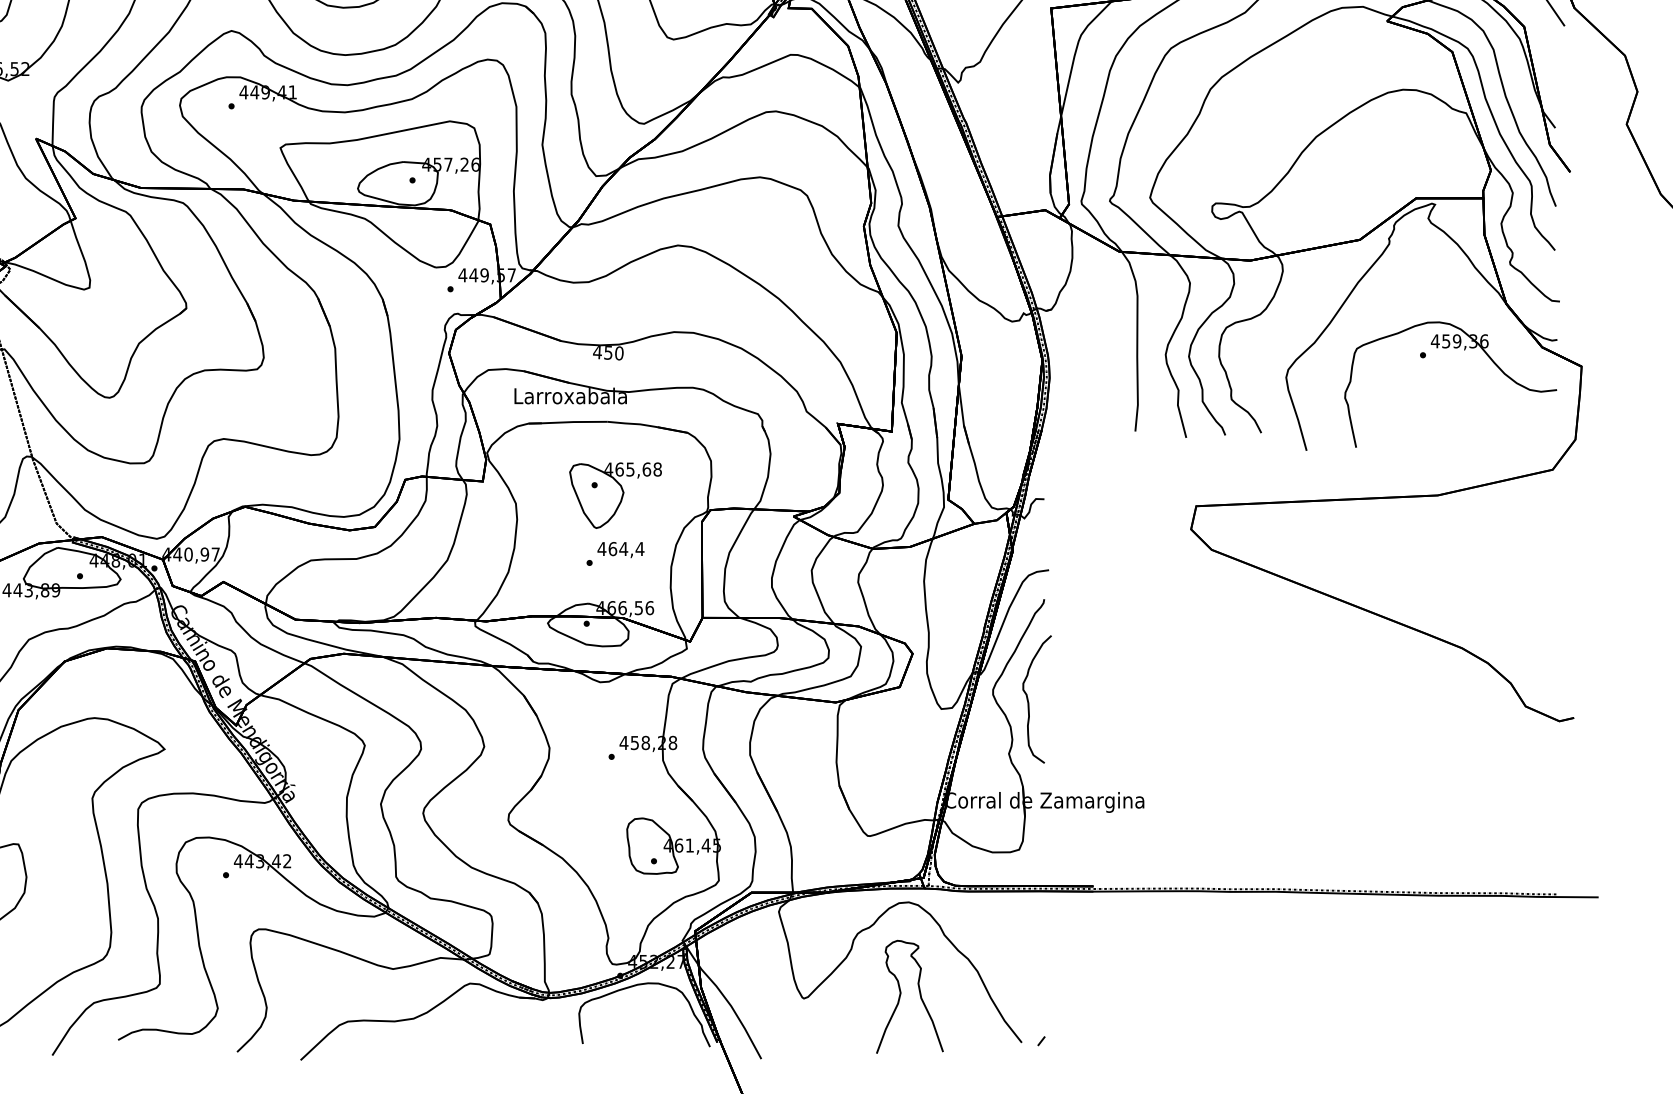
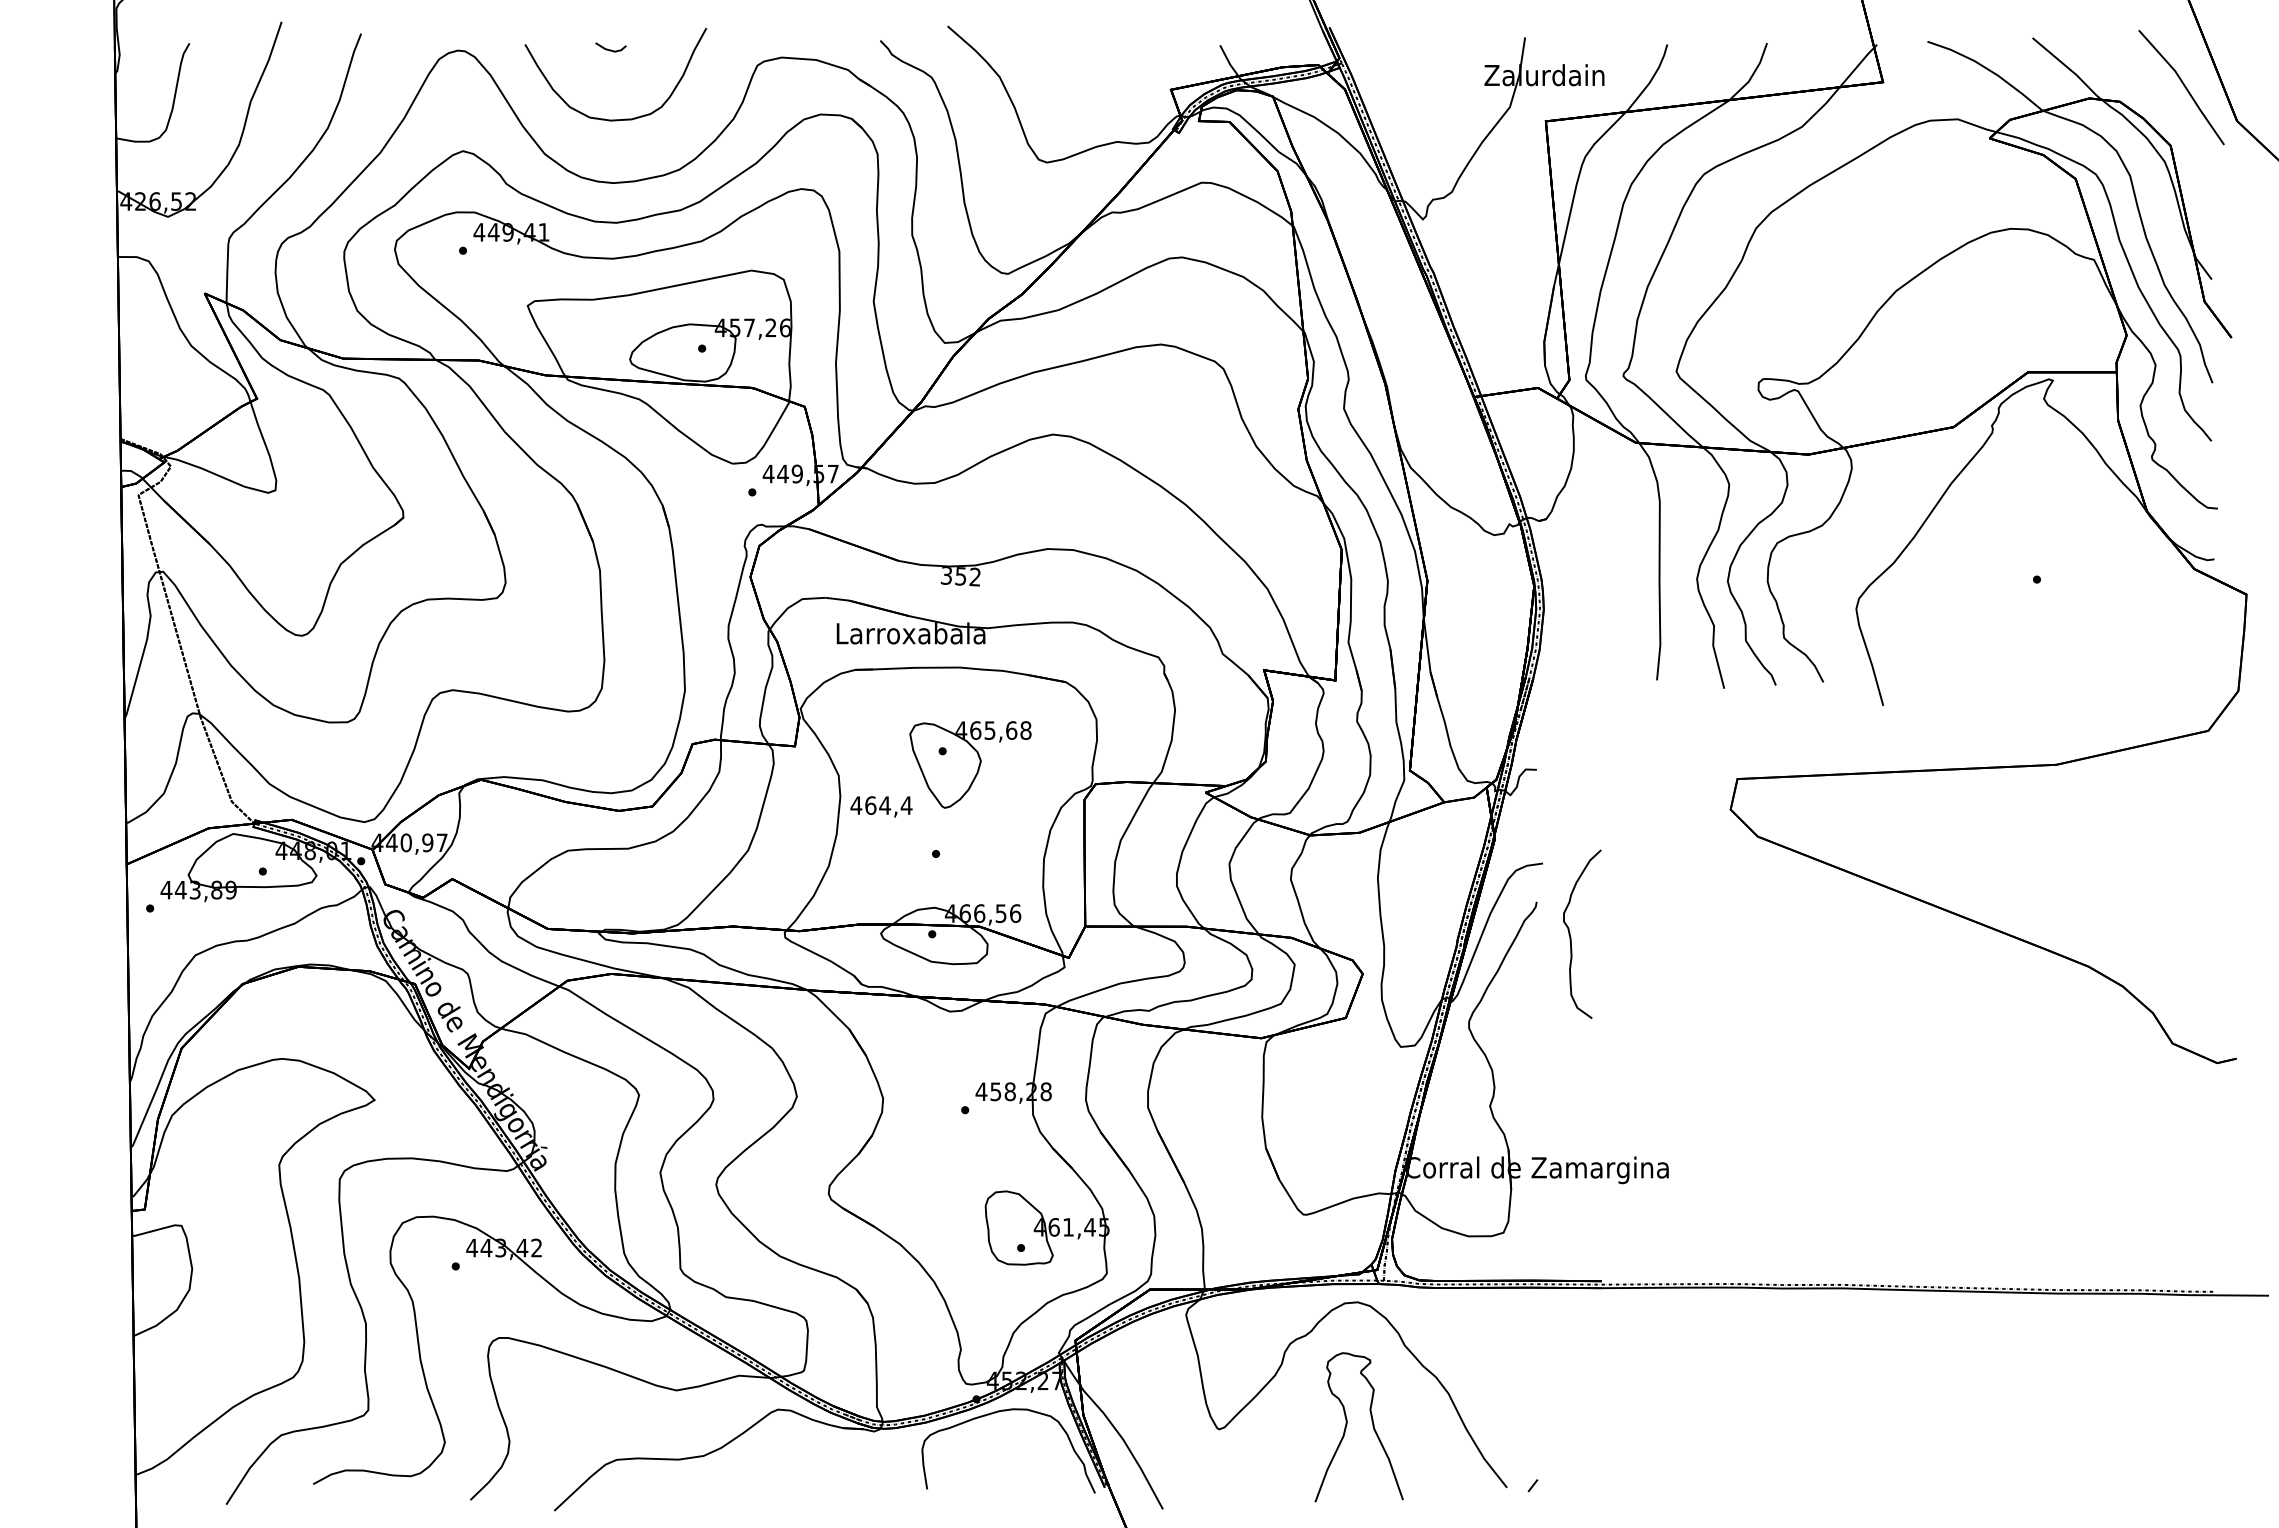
part: (1447, 348) -> (2069, 570), removed
text: (608, 352) -> (960, 576), 450 -> 352
text: (620, 549) -> (881, 806), moved
curve: (1029, 701) -> (1571, 937), moved

